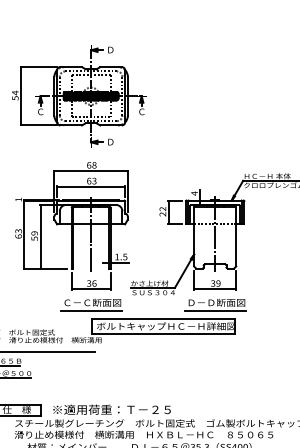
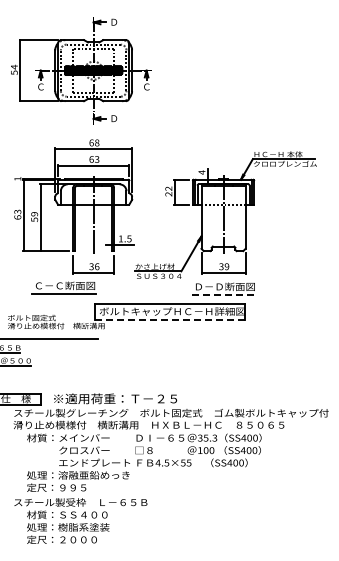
part: (90, 304) -> (63, 287), moved
line: (216, 311) -> (224, 295), solid -> dashed
line: (164, 333) -> (170, 319), solid -> dashed

